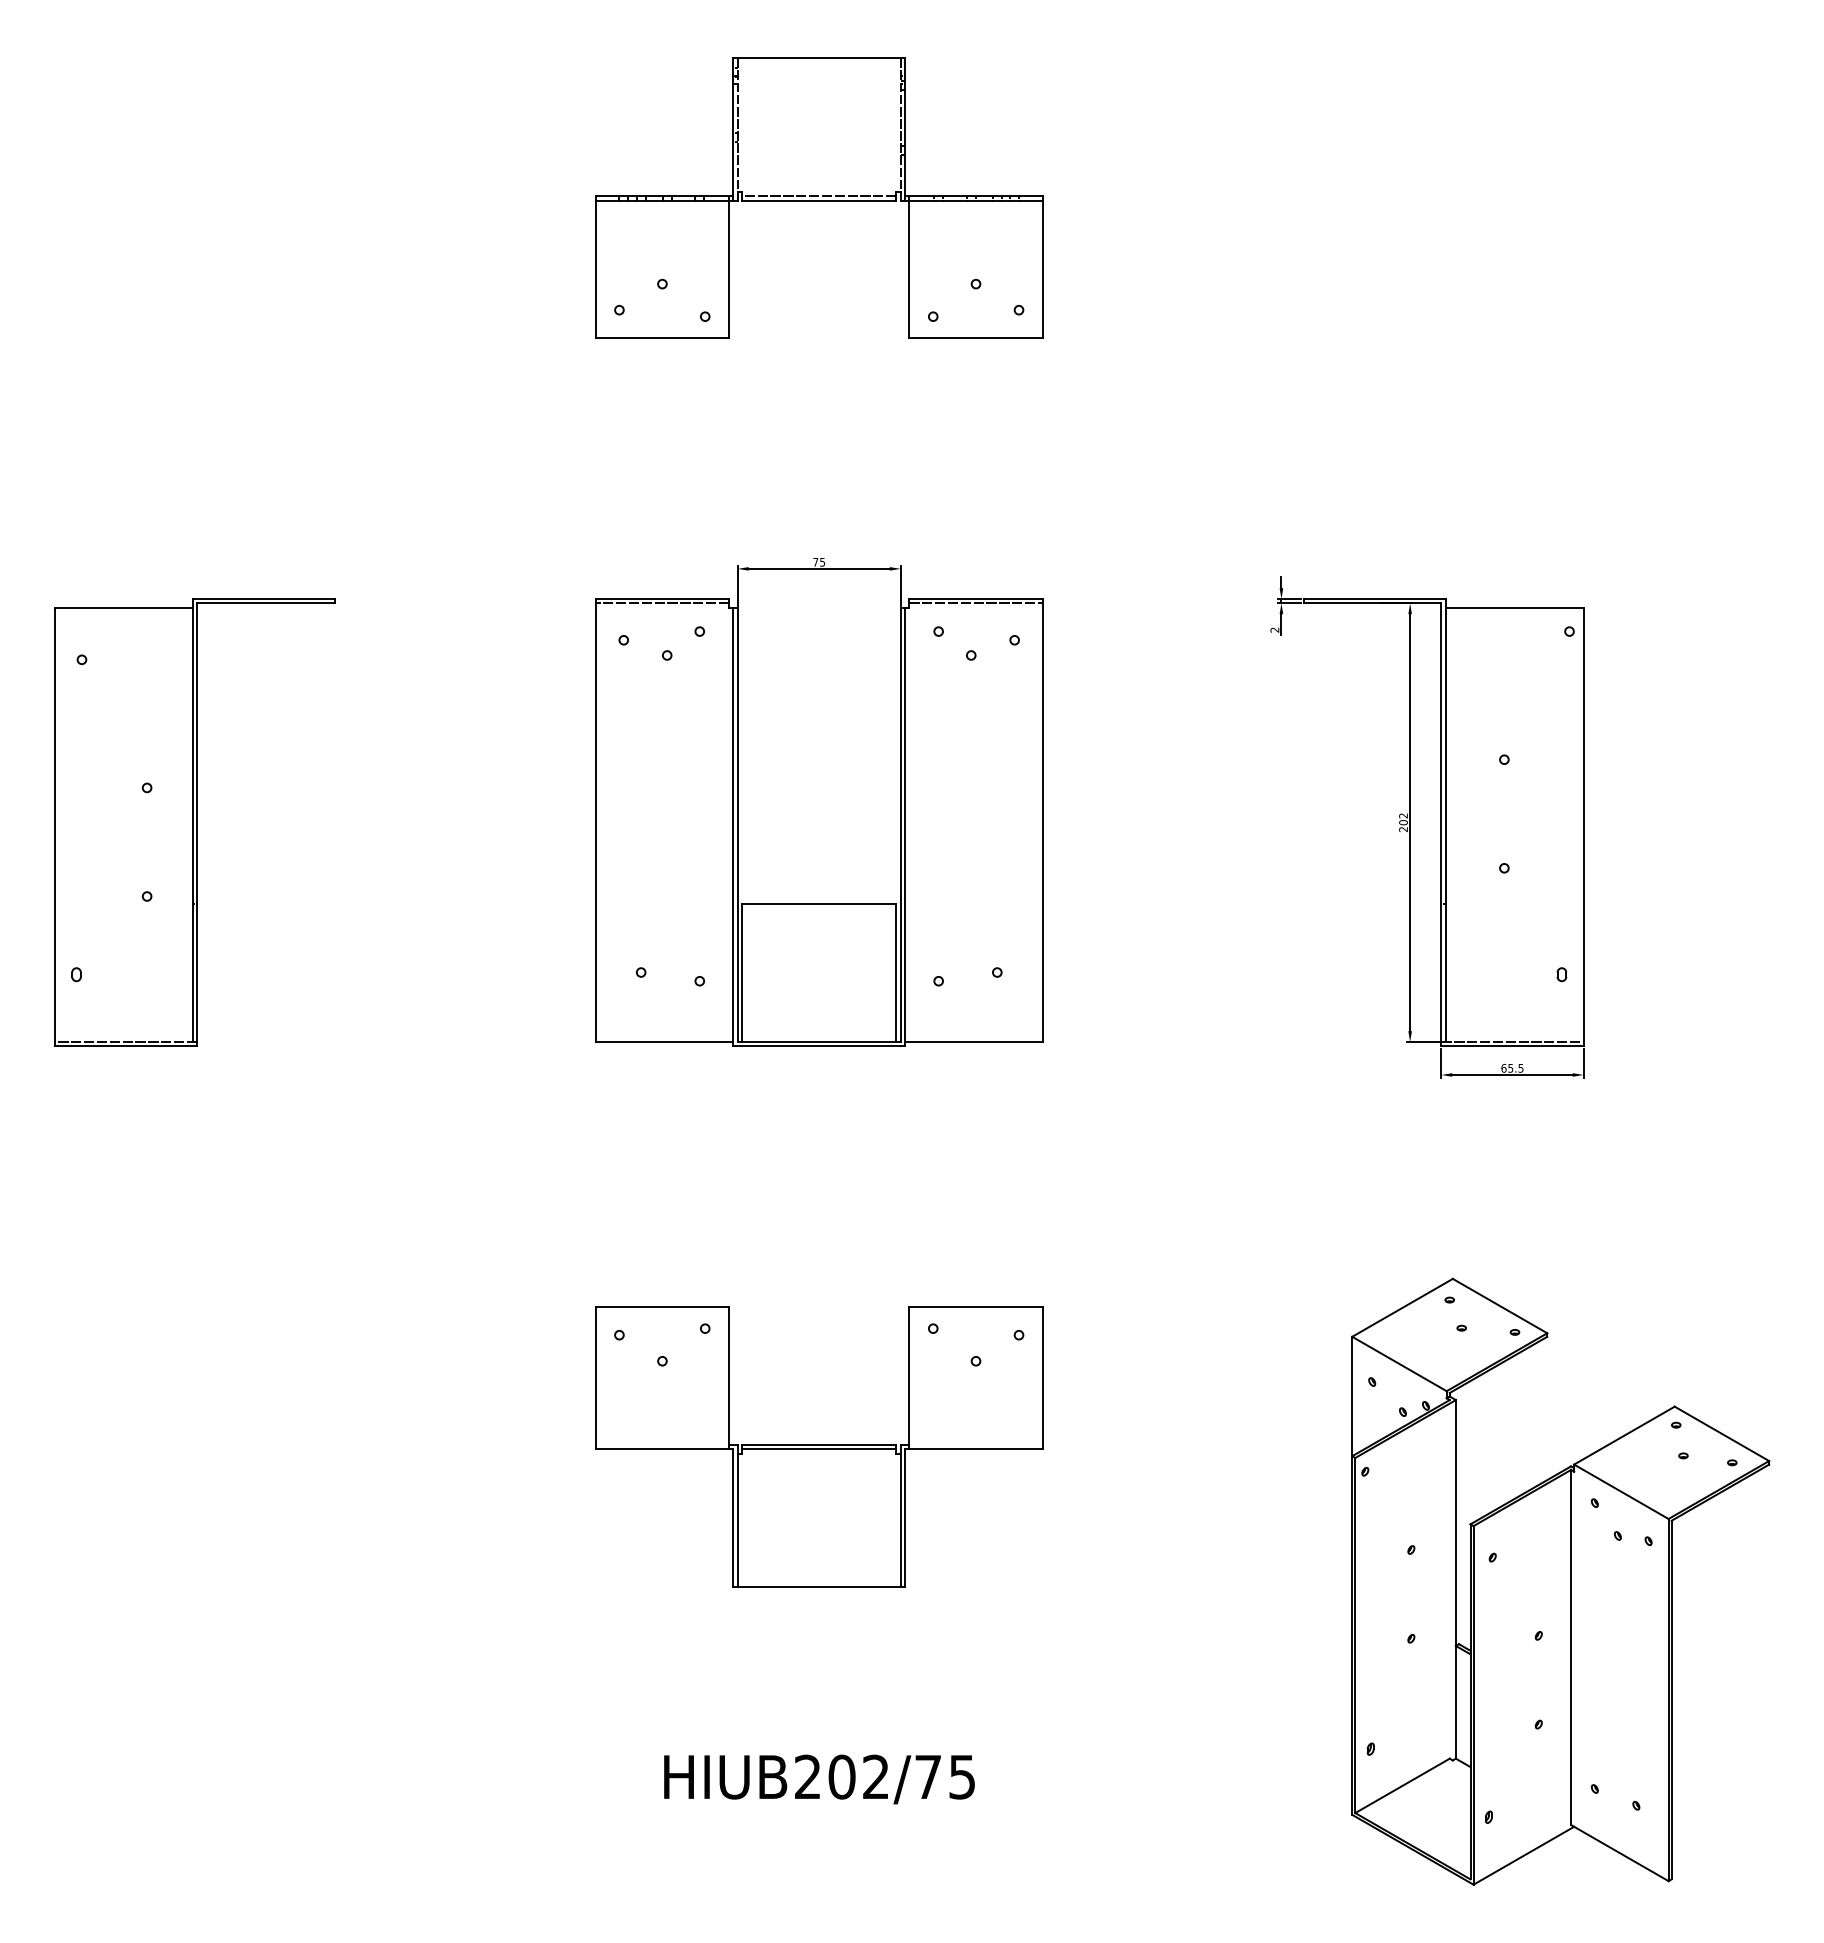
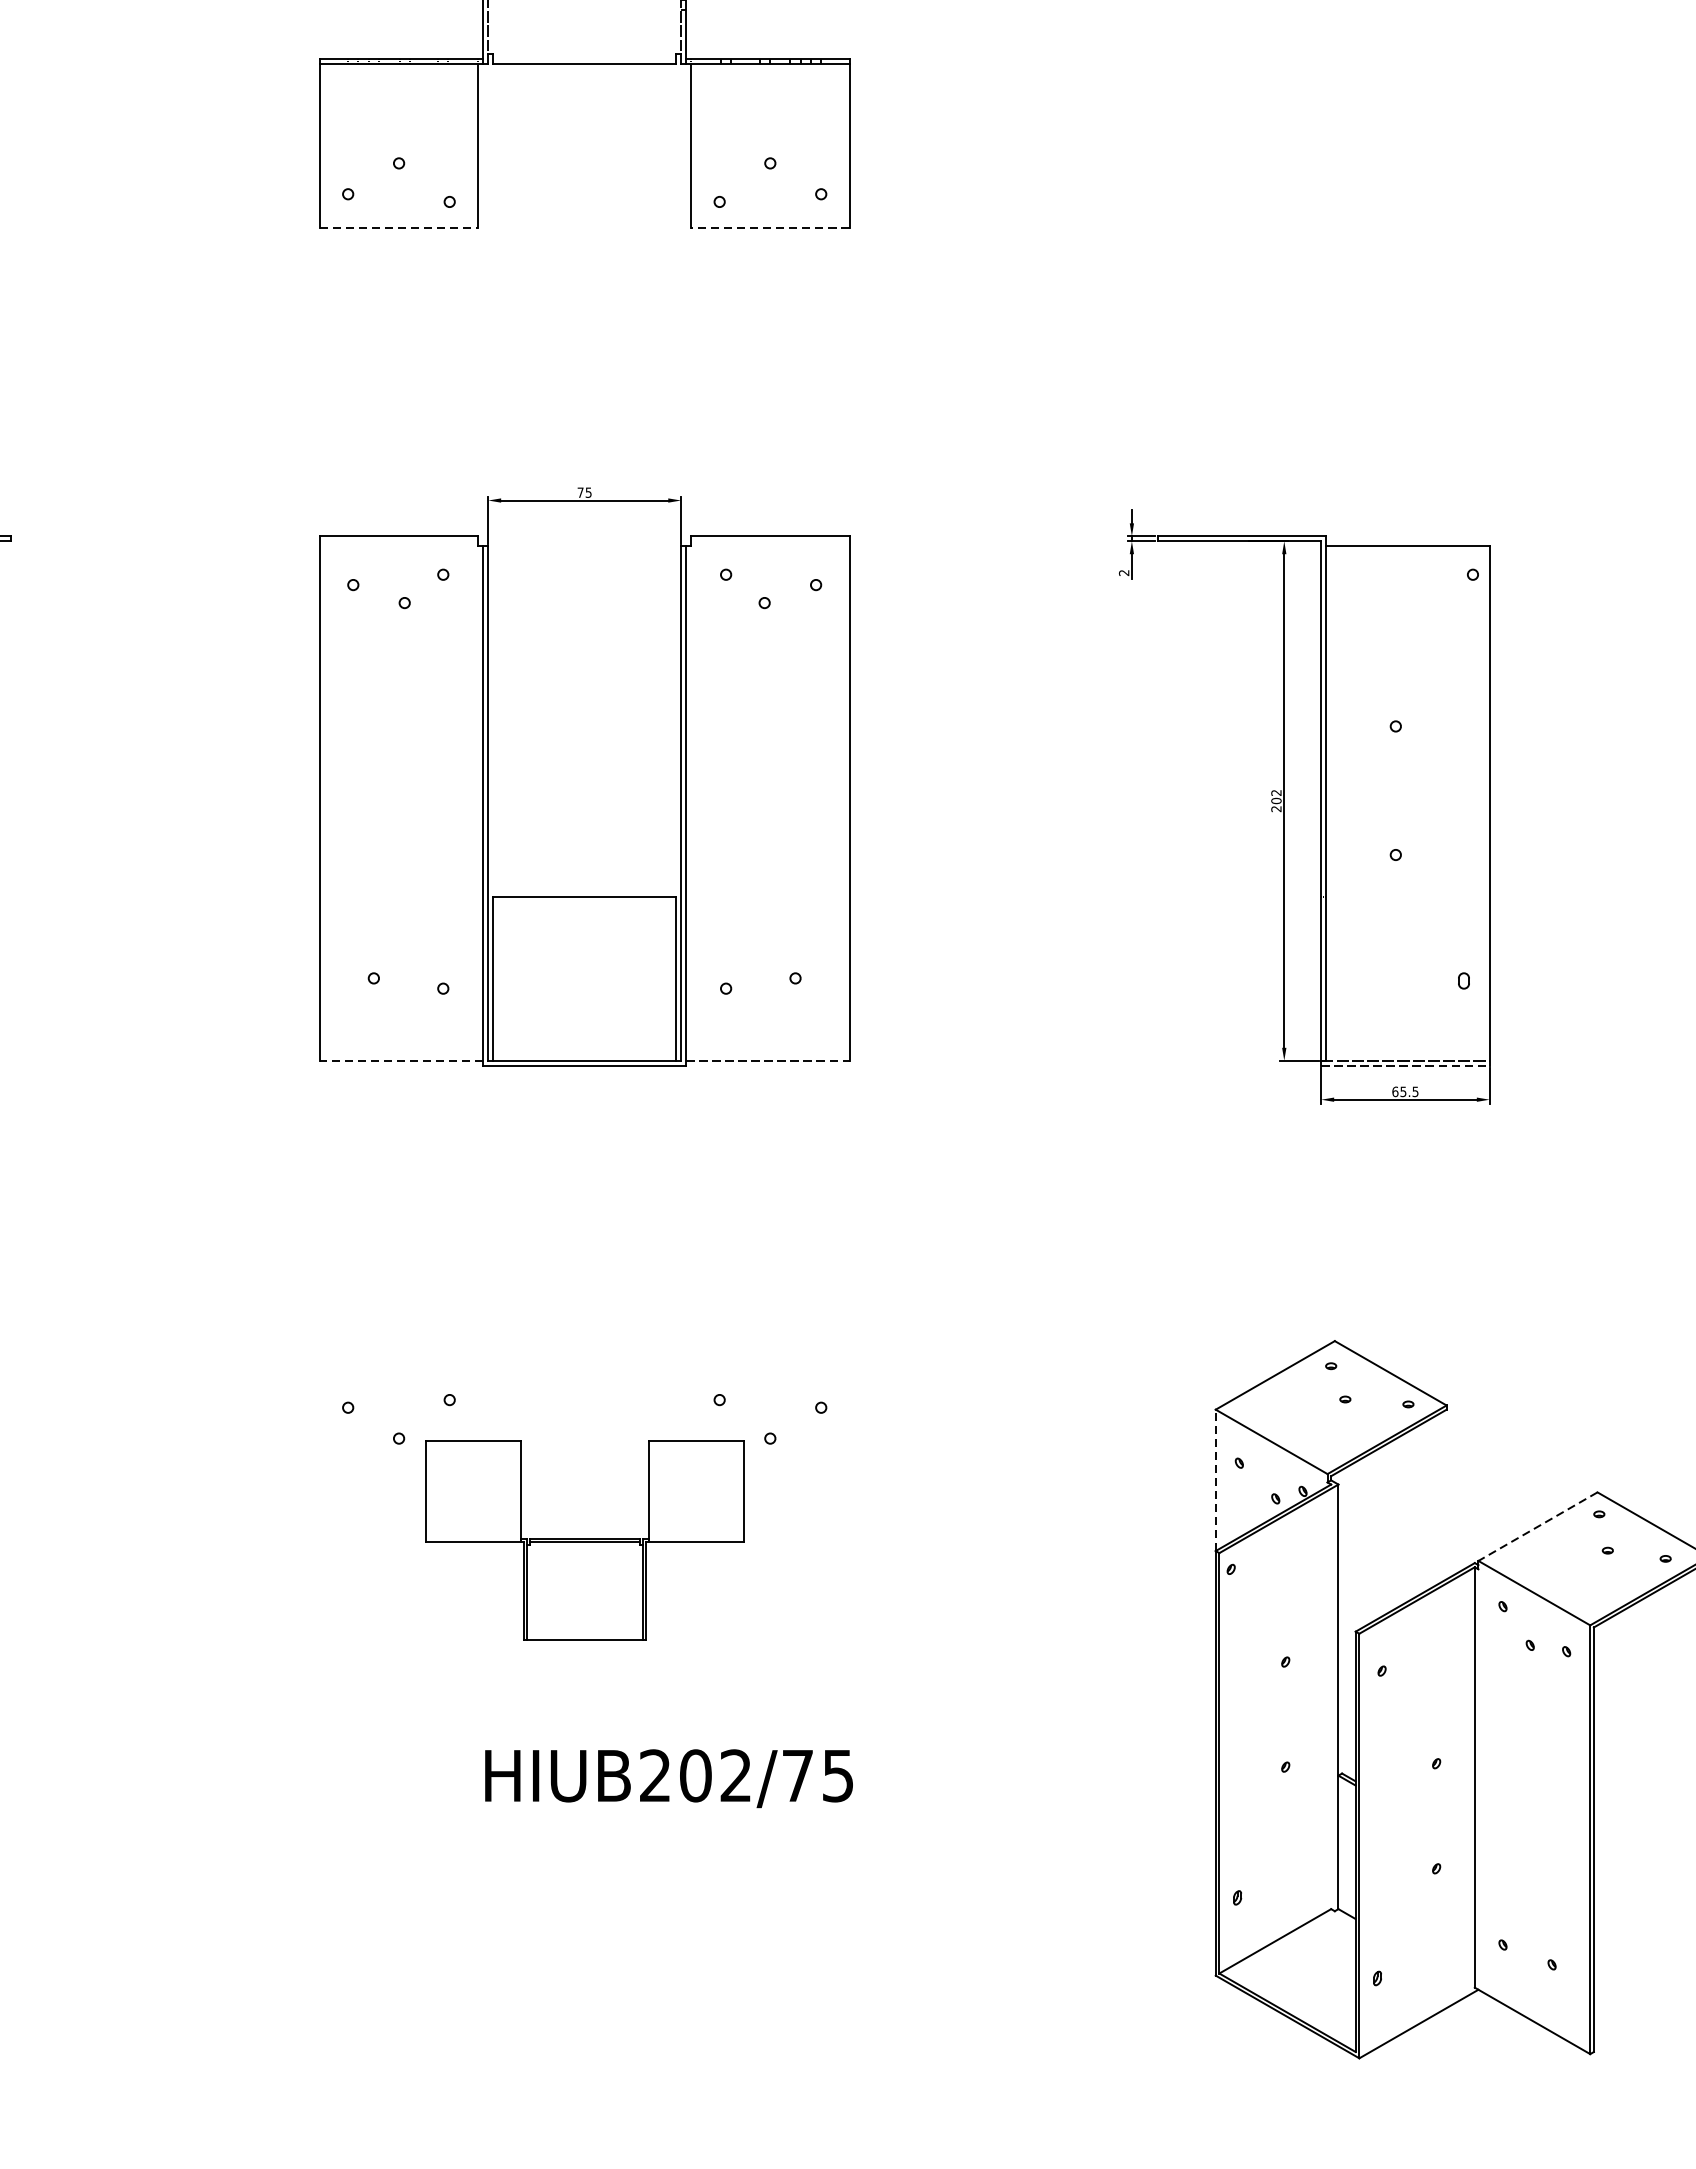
line: (819, 196) -> (585, 59), removed
line: (662, 338) -> (399, 227), solid -> dashed
line: (976, 338) -> (770, 227), solid -> dashed
line: (662, 603) -> (399, 541), removed
line: (975, 603) -> (769, 541), removed
line: (664, 1042) -> (401, 1061), solid -> dashed
line: (973, 1042) -> (767, 1061), solid -> dashed
line: (1513, 1046) -> (1406, 1065), solid -> dashed
line: (1352, 1396) -> (1216, 1480), solid -> dashed
line: (1624, 1435) -> (1538, 1526), solid -> dashed
part: (819, 1446) -> (585, 1539), size x0.6
text: (819, 1779) -> (669, 1778), moved

